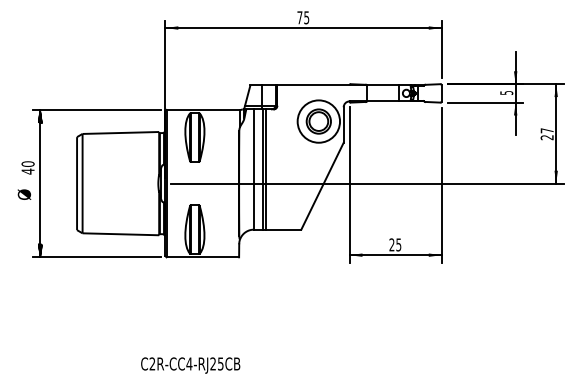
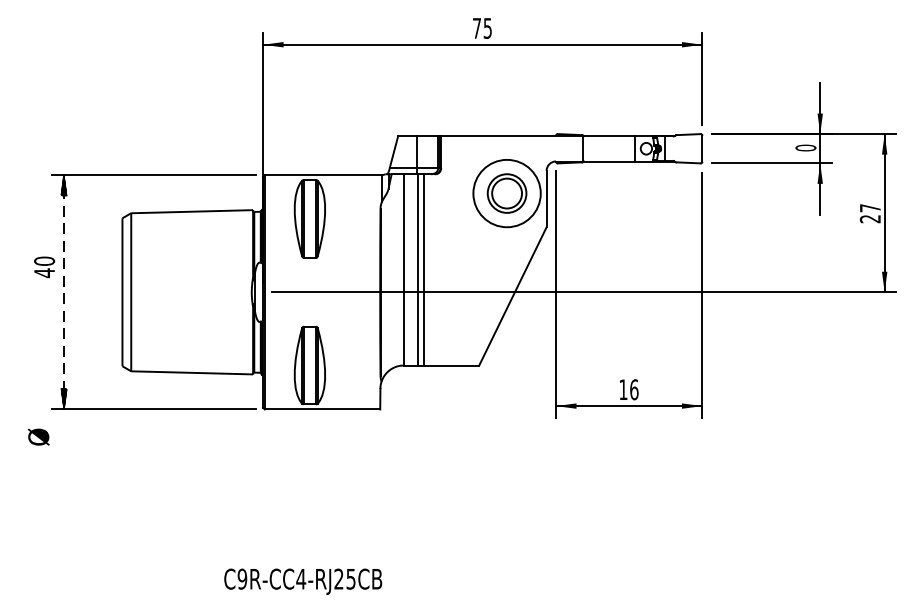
text: (506, 92) -> (805, 147), 5 -> 0
line: (40, 183) -> (64, 292), solid -> dashed
text: (24, 194) -> (38, 436), moved
text: (395, 244) -> (629, 389), 25 -> 16
text: (152, 363) -> (242, 578), C2R-CC4-RJ25CB -> C9R-CC4-RJ25CB

